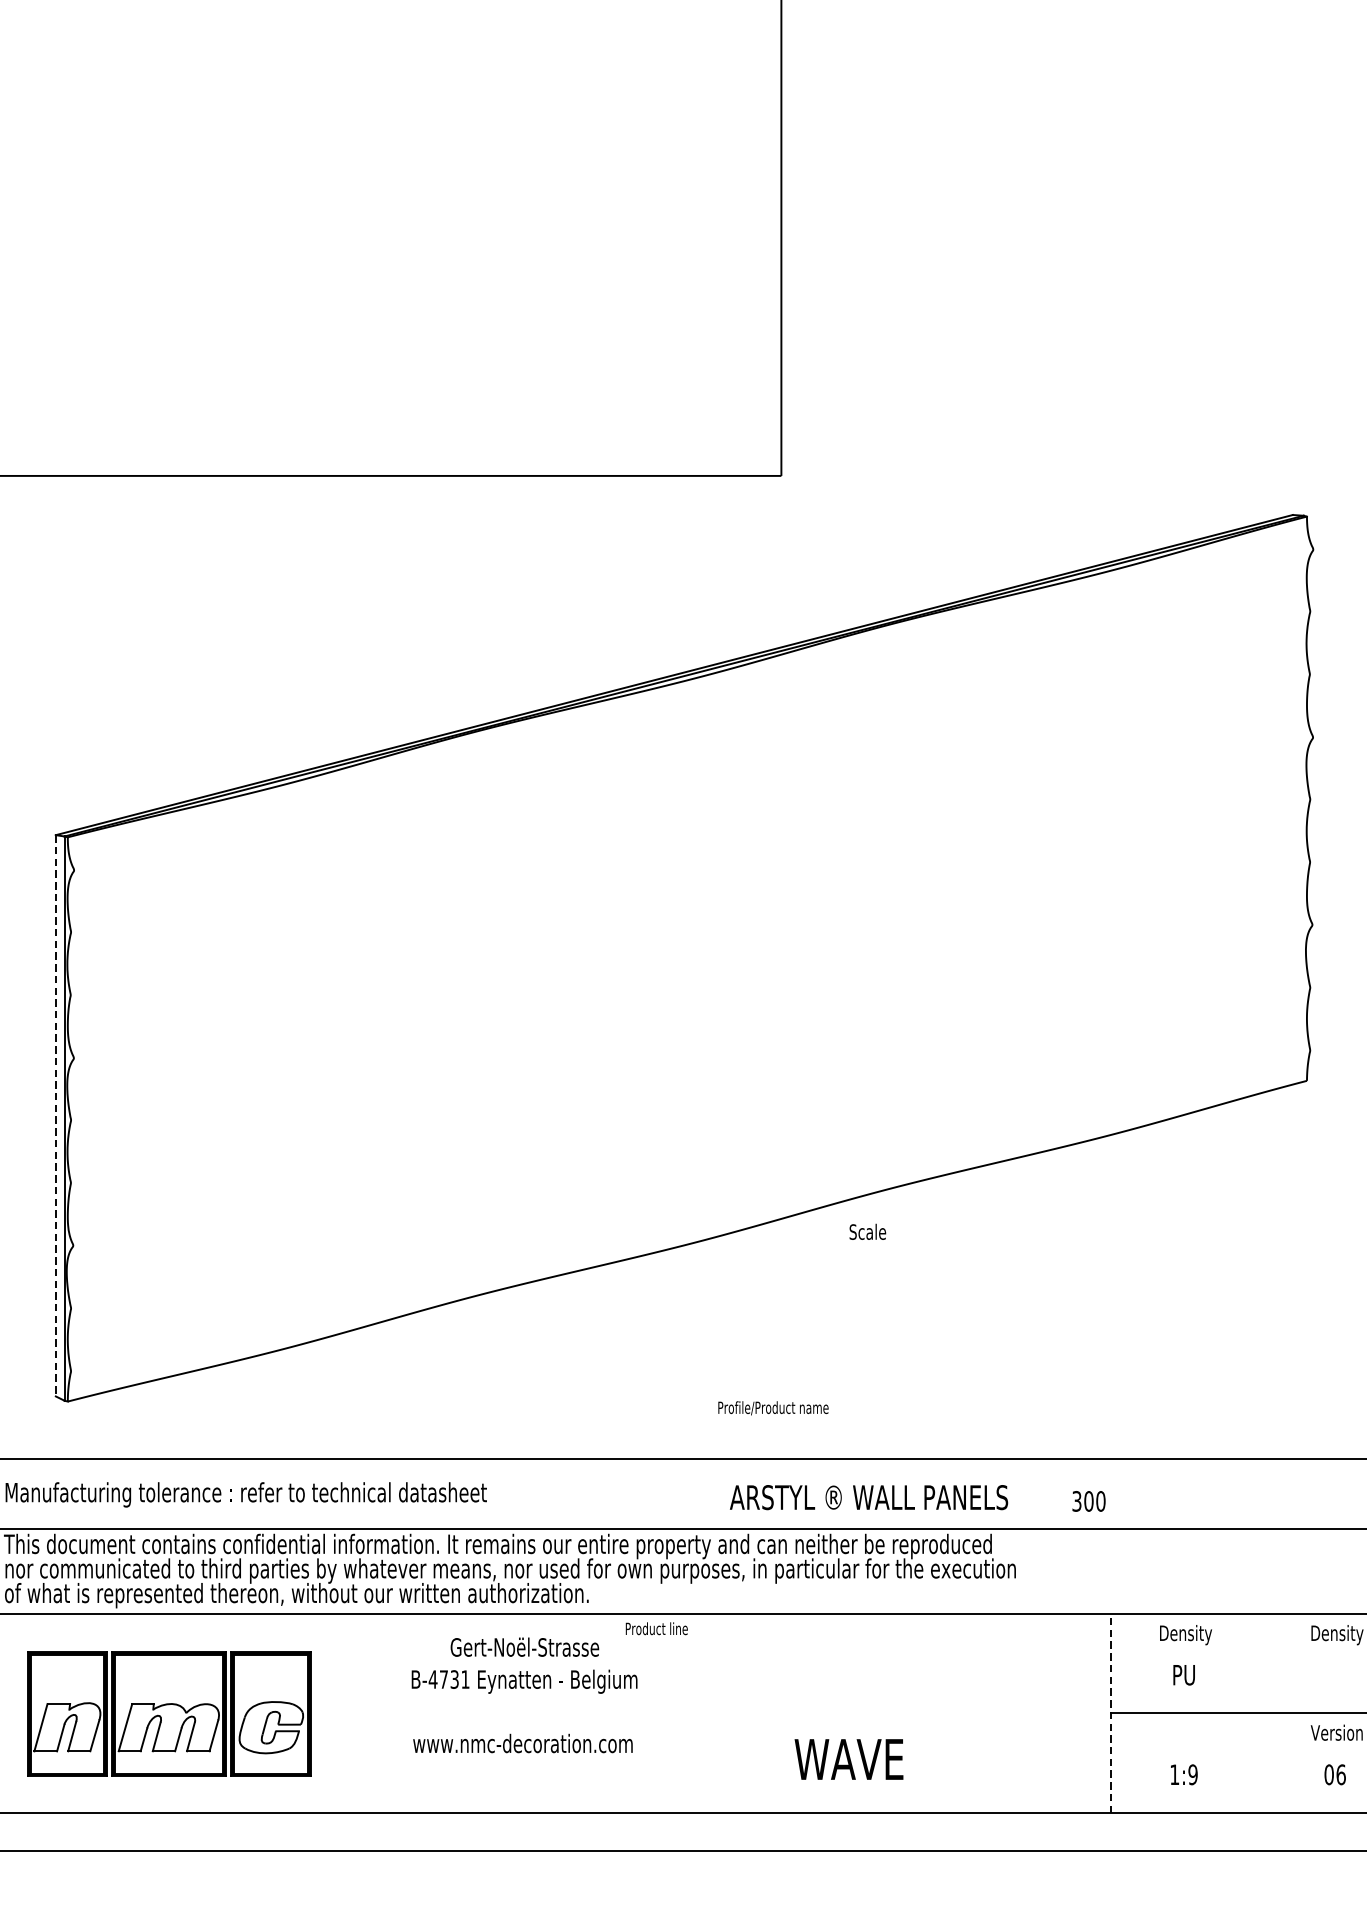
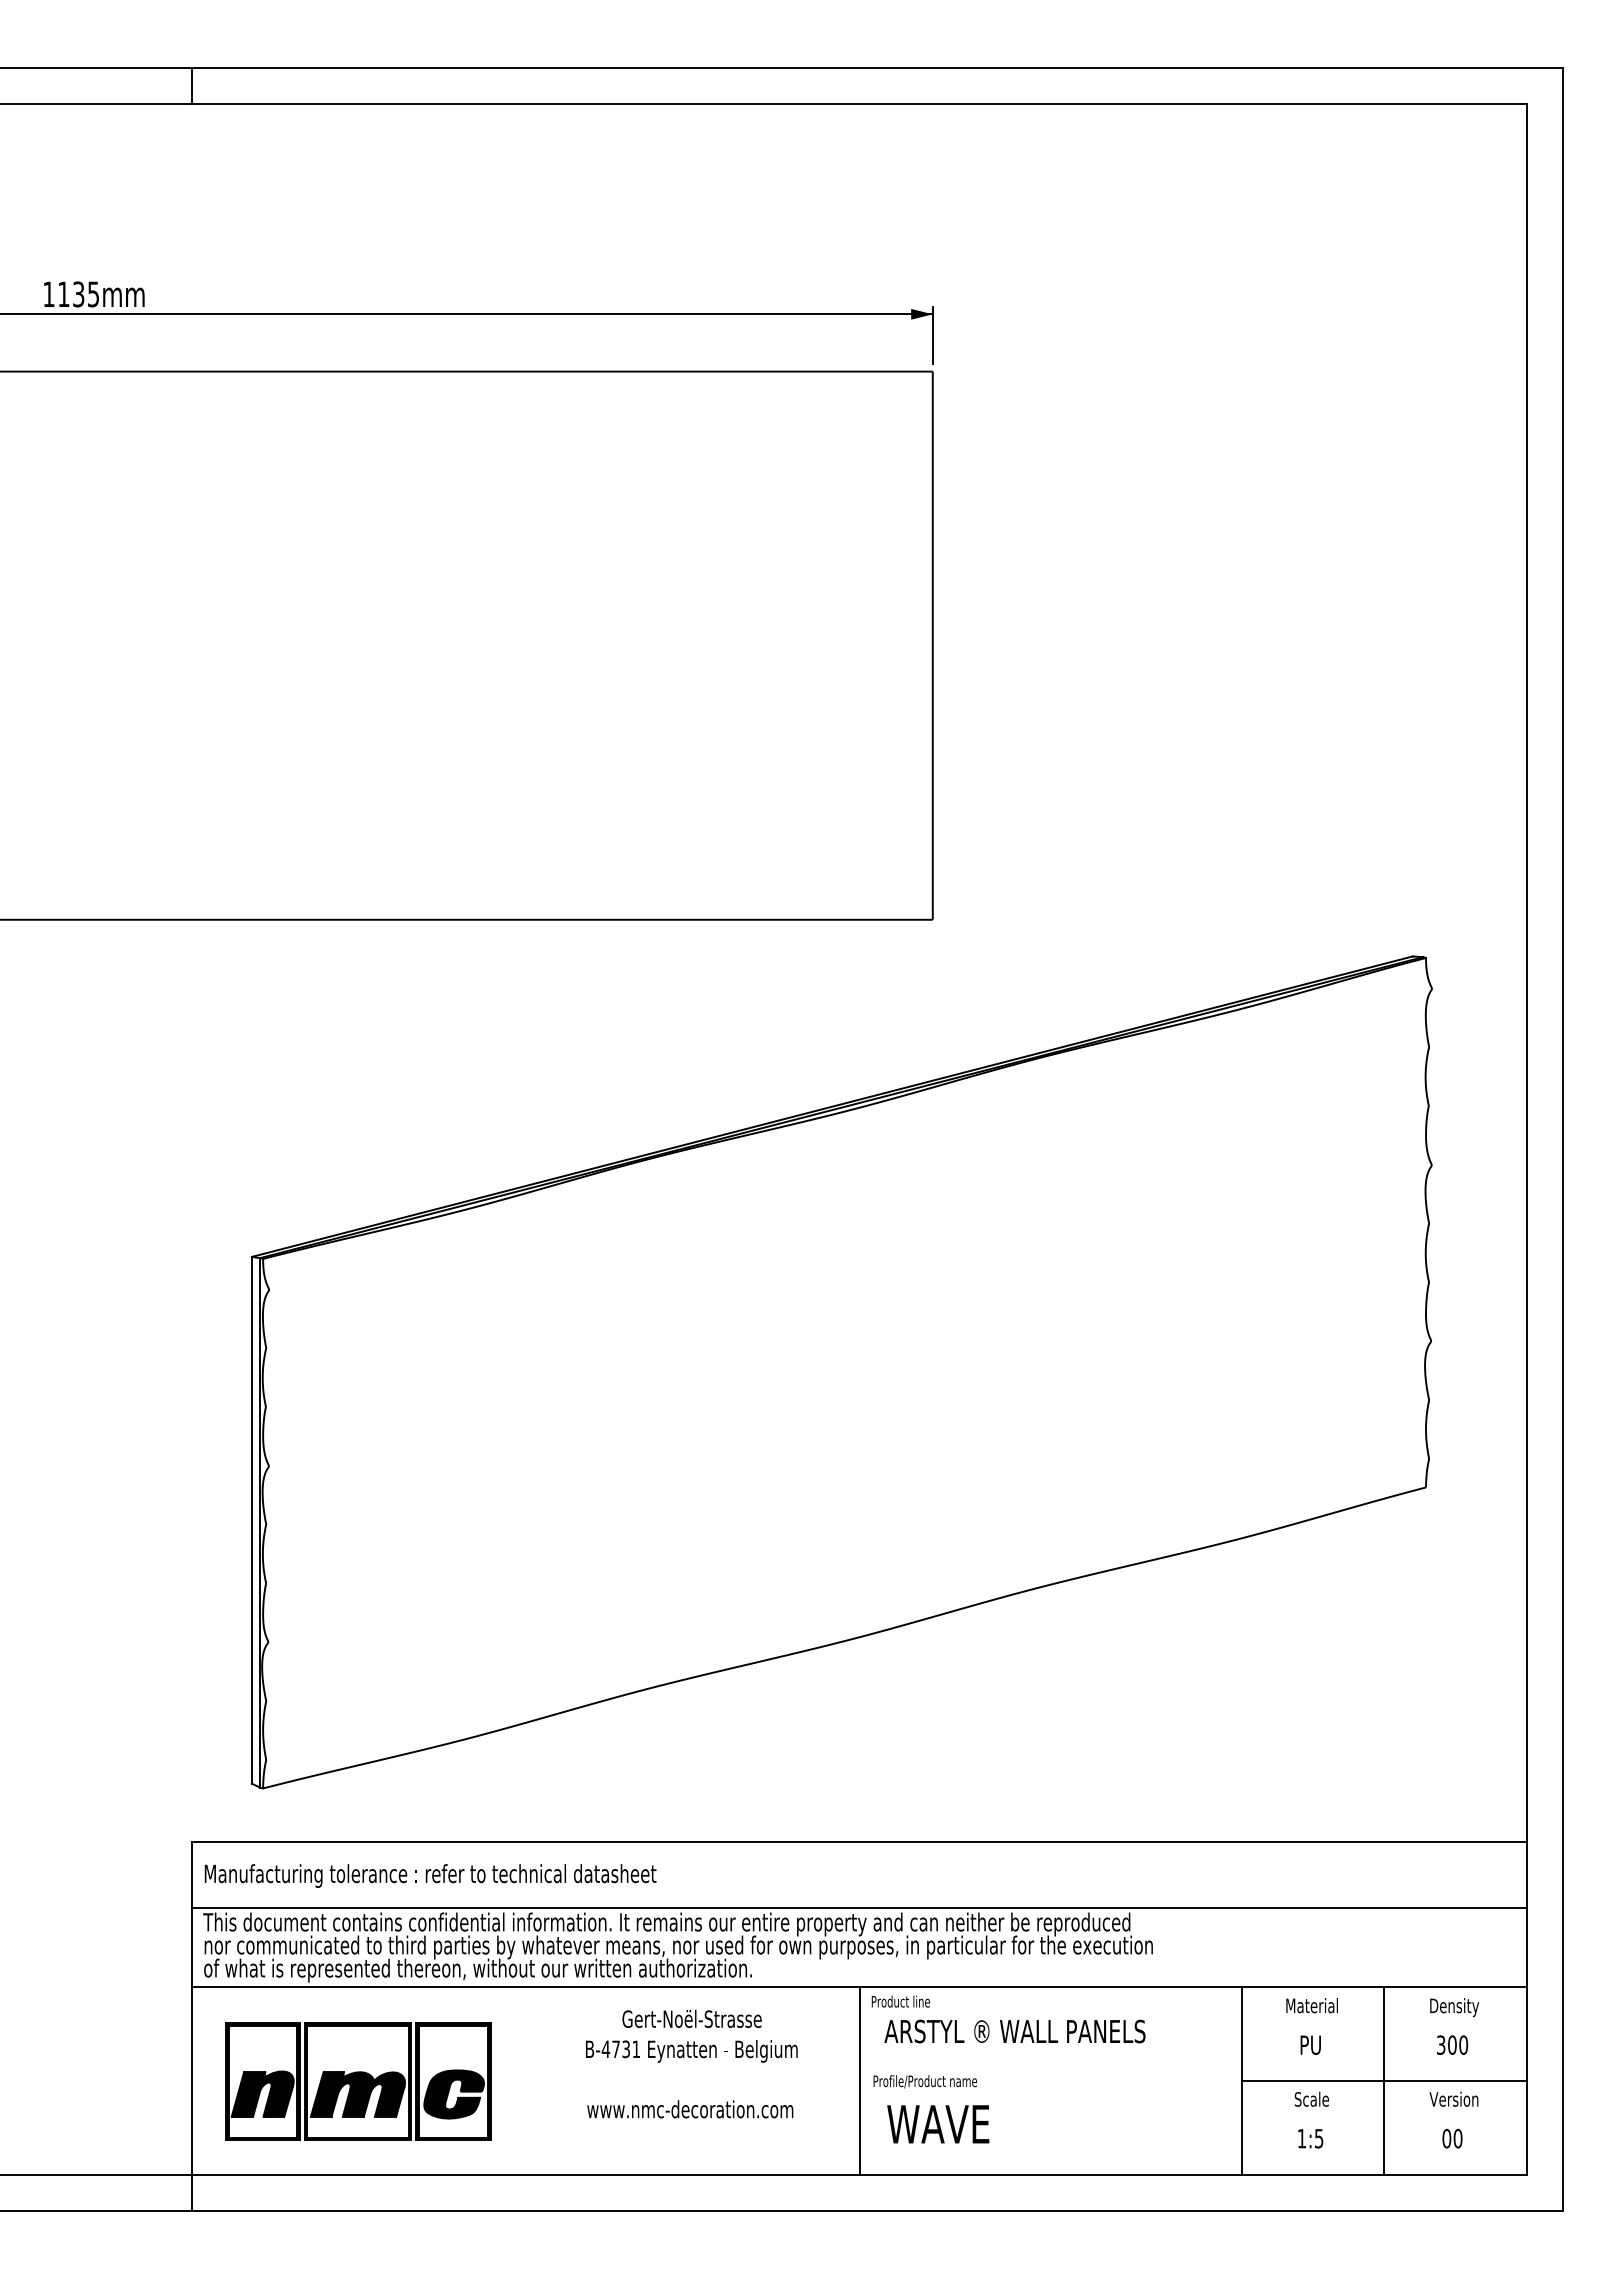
line: (55, 1116) -> (251, 1520), dashed -> solid
text: (867, 1231) -> (1311, 2098), moved
text: (773, 1408) -> (925, 2081), moved
text: (868, 1497) -> (1014, 2031), moved
text: (1089, 1500) -> (1452, 2044), moved
text: (656, 1628) -> (900, 2001), moved
text: (1184, 1634) -> (1311, 2007), Density -> Material
line: (703, 1712) -> (859, 2080), added
line: (1262, 1712) -> (1384, 2080), added
line: (1110, 1713) -> (1241, 2081), dashed -> solid
fill: (67, 1726) -> (262, 2093), added
fill: (168, 1727) -> (357, 2094), added
fill: (271, 1727) -> (454, 2094), added
text: (849, 1759) -> (938, 2124), moved
text: (1192, 1774) -> (1318, 2138), 1:9 -> 1:5
text: (1340, 1774) -> (1457, 2138), 06 -> 00

